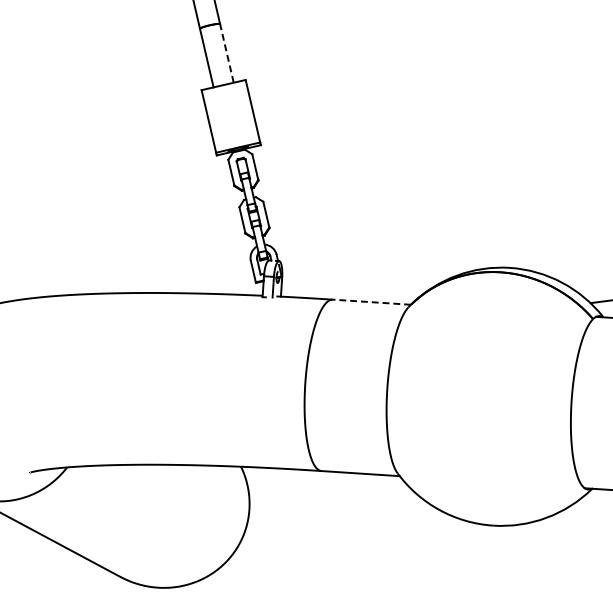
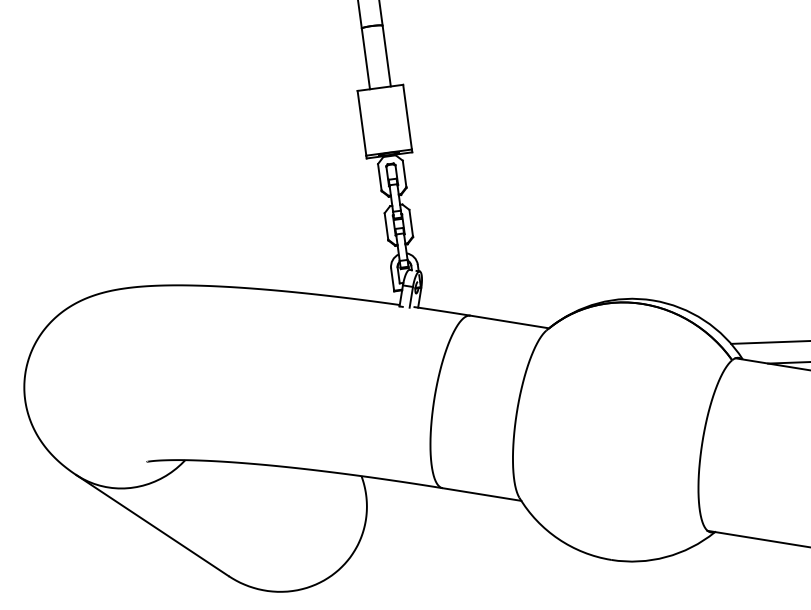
line: (226, 53) -> (386, 56), dashed -> solid
line: (371, 302) -> (509, 322), dashed -> solid

